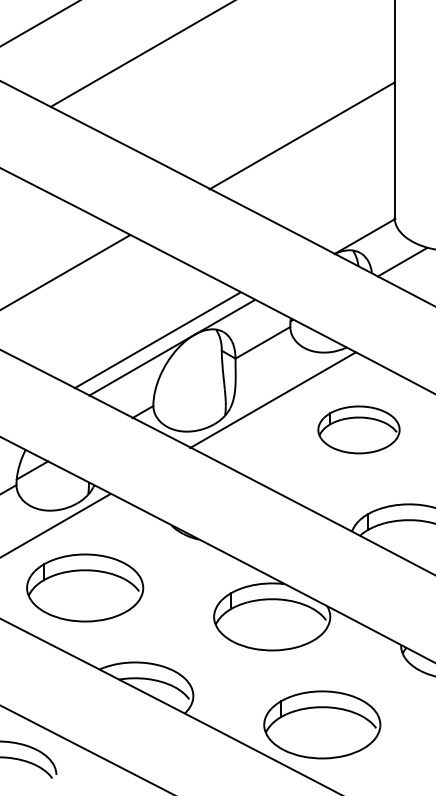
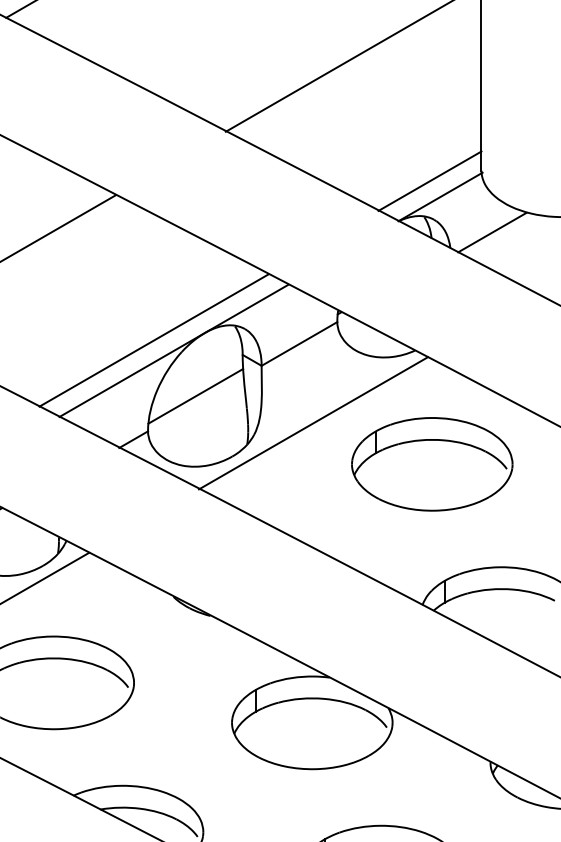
line: (357, 224) -> (430, 180), added
line: (187, 380) -> (195, 396), added
part: (358, 429) -> (431, 463), size x1.43

